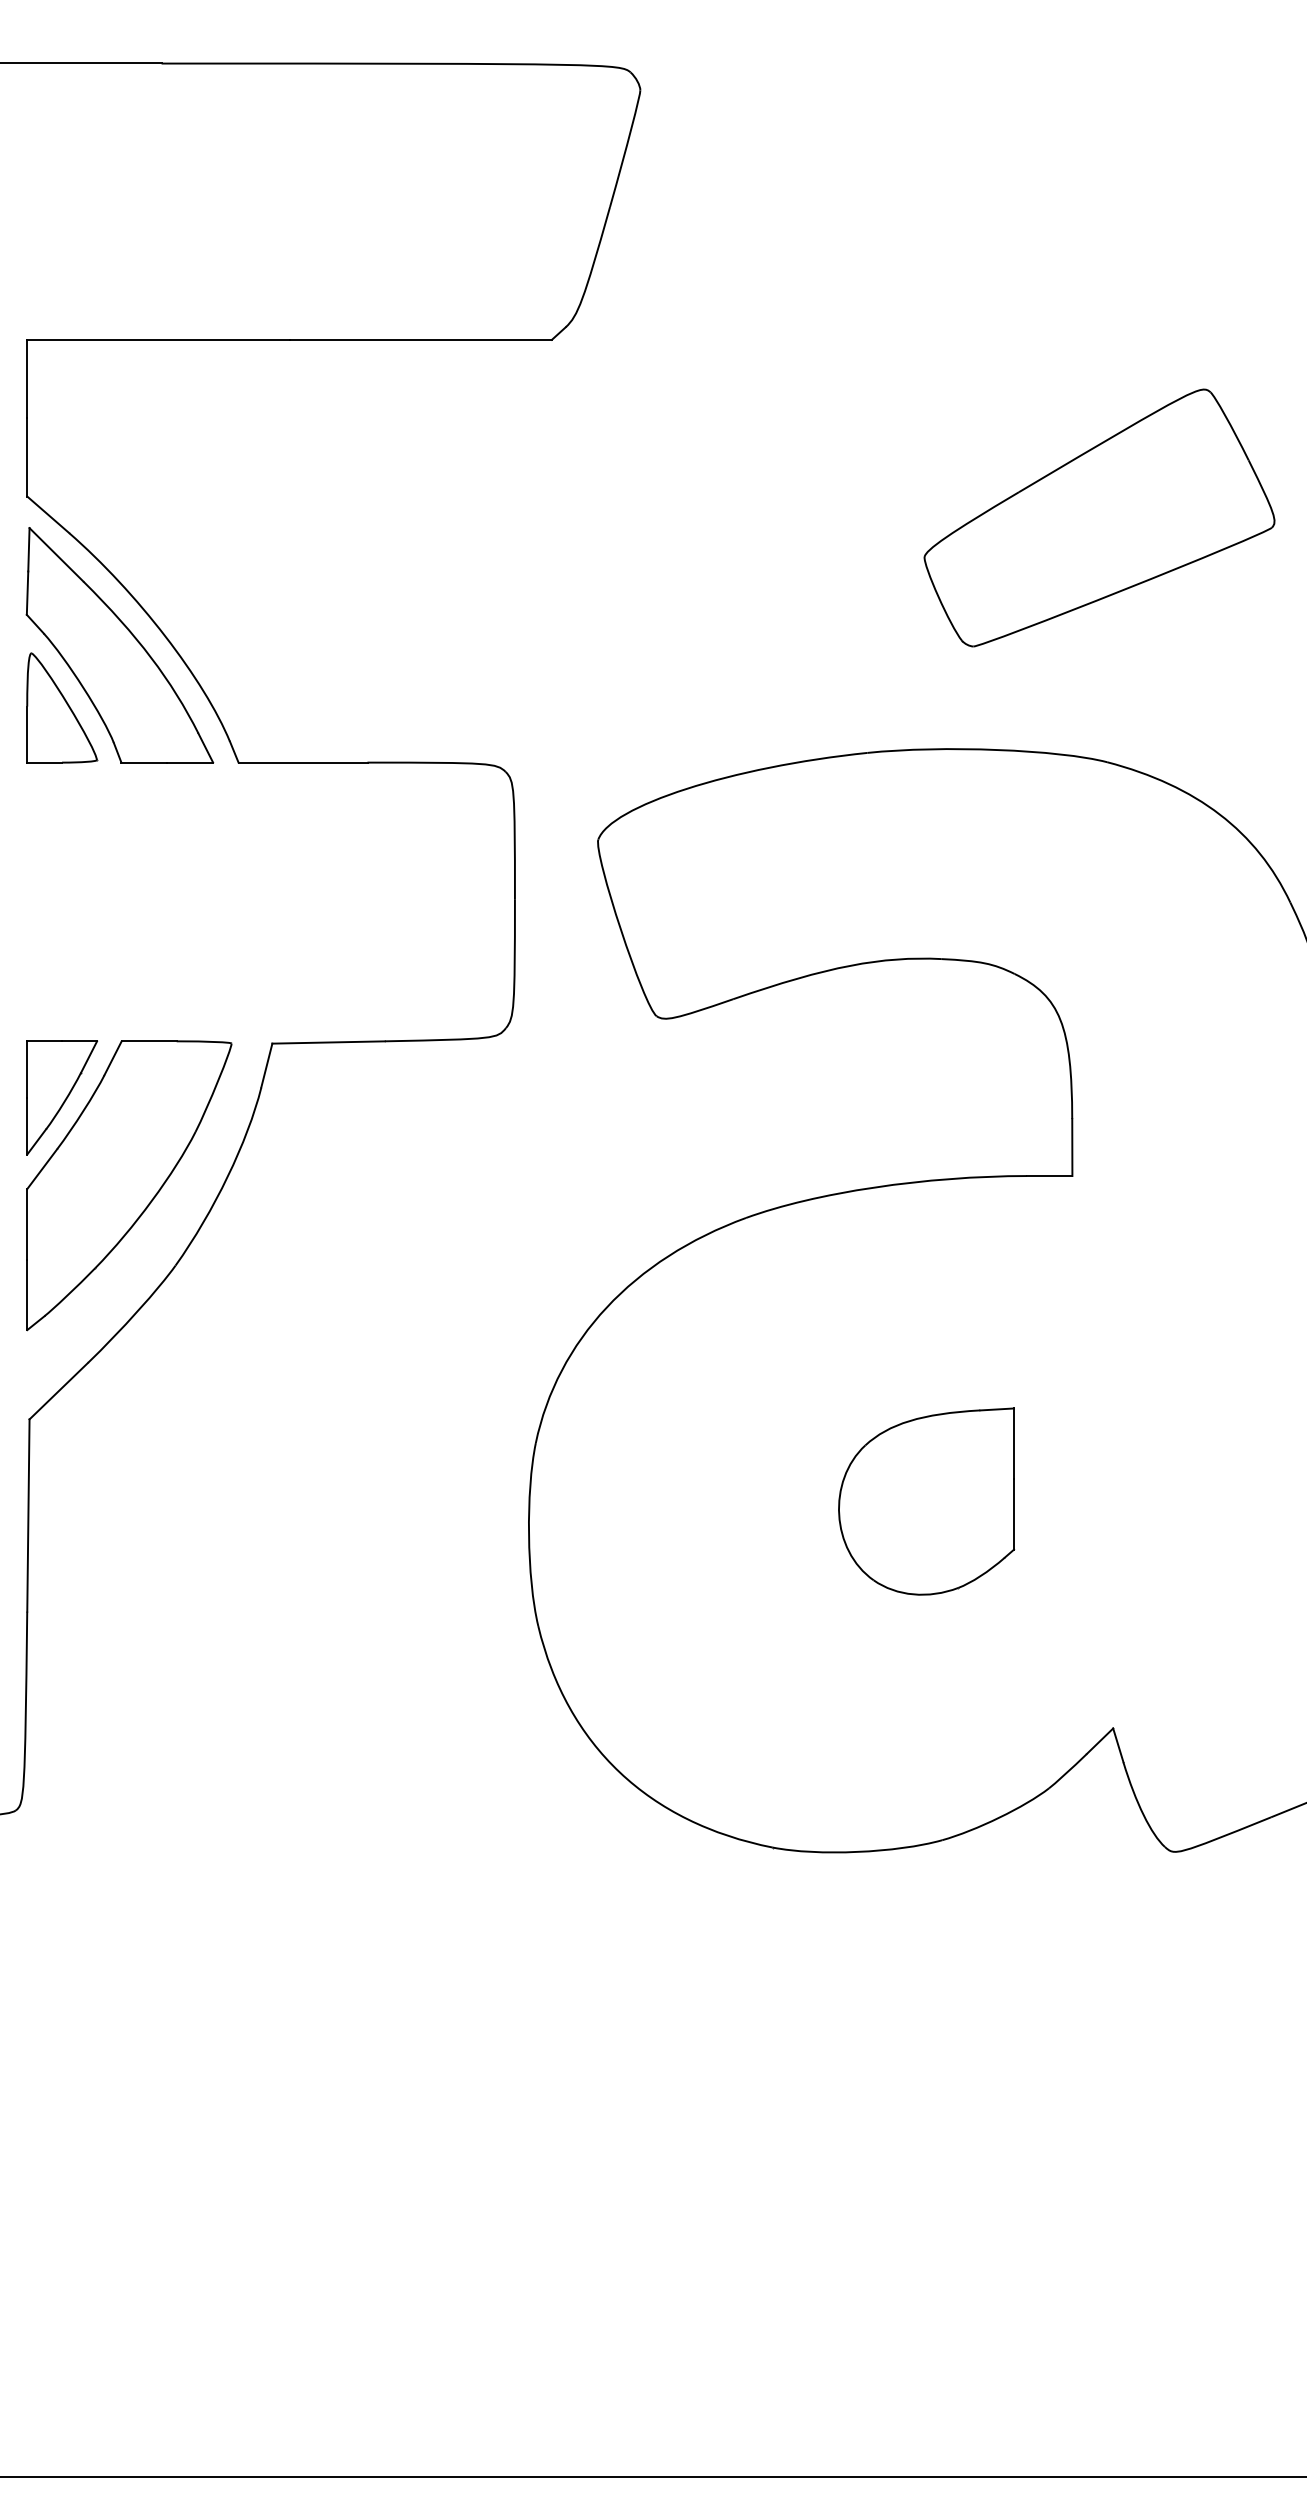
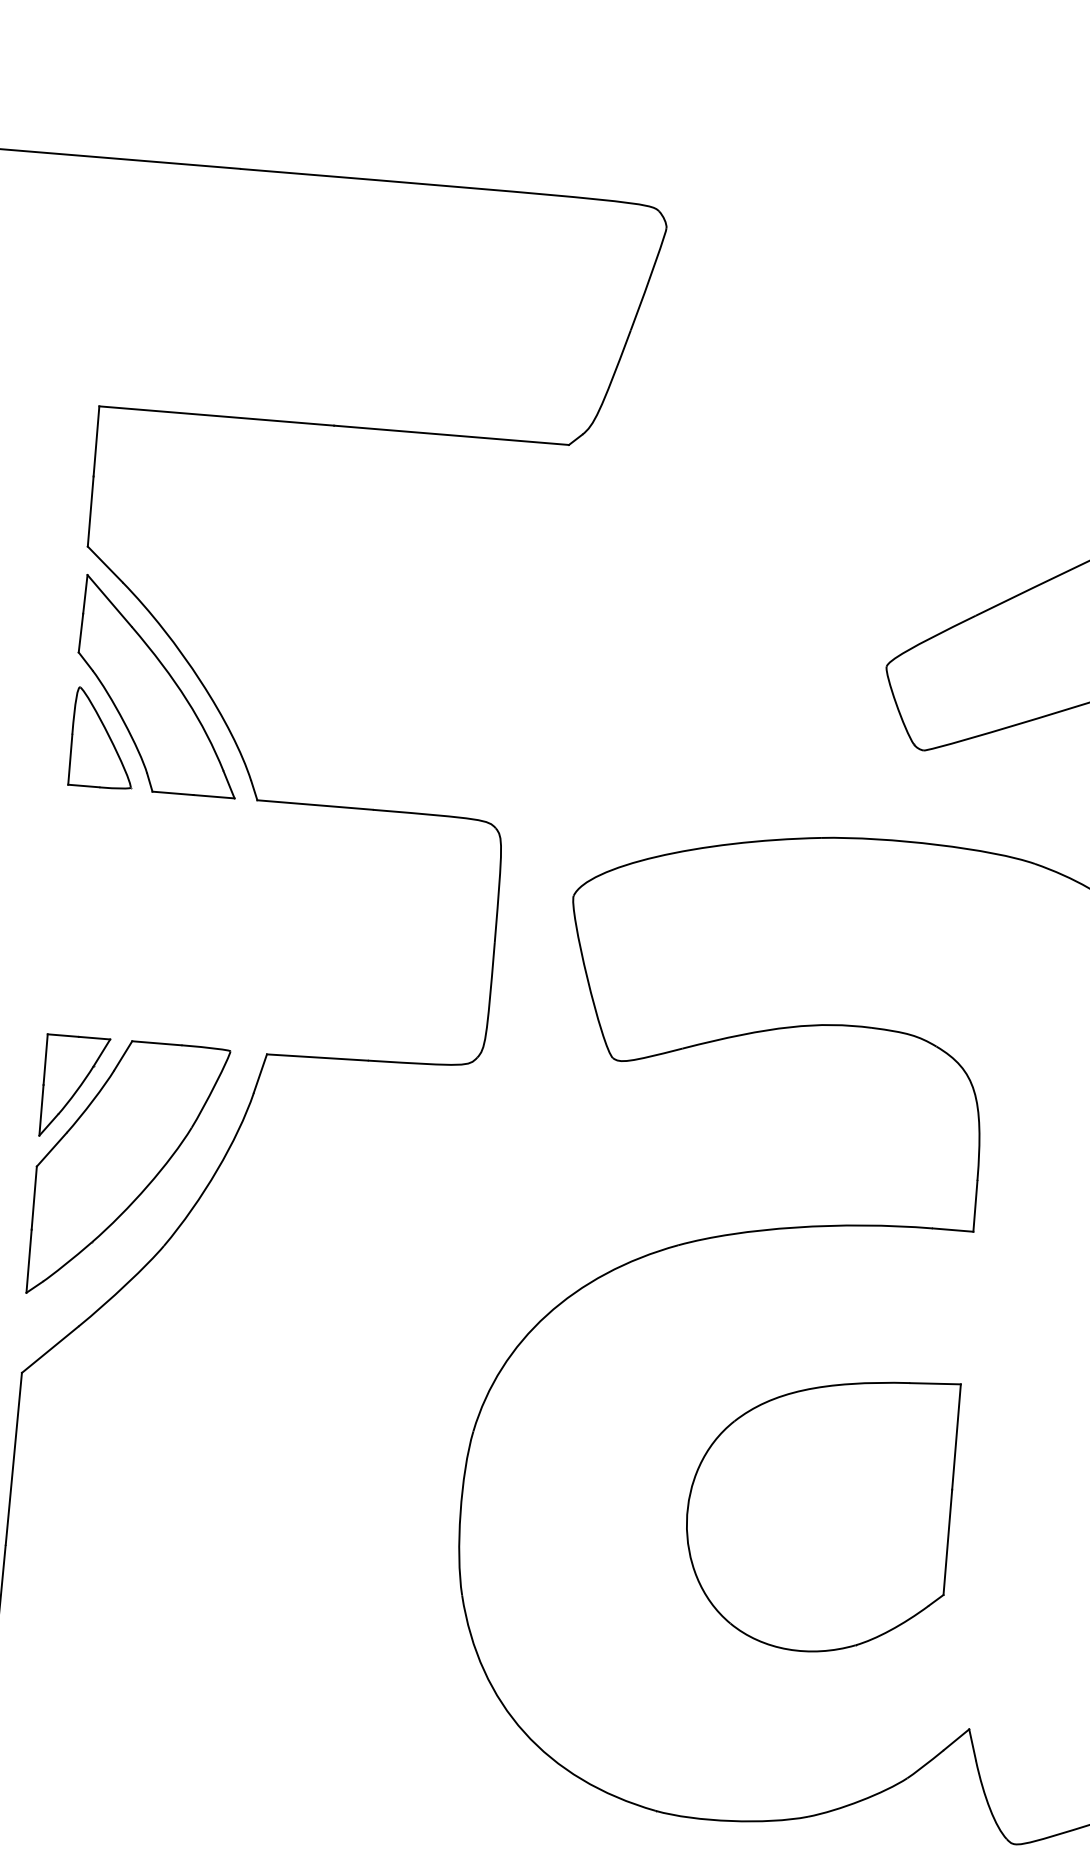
part: (926, 1501) -> (818, 1512), size x1.67

